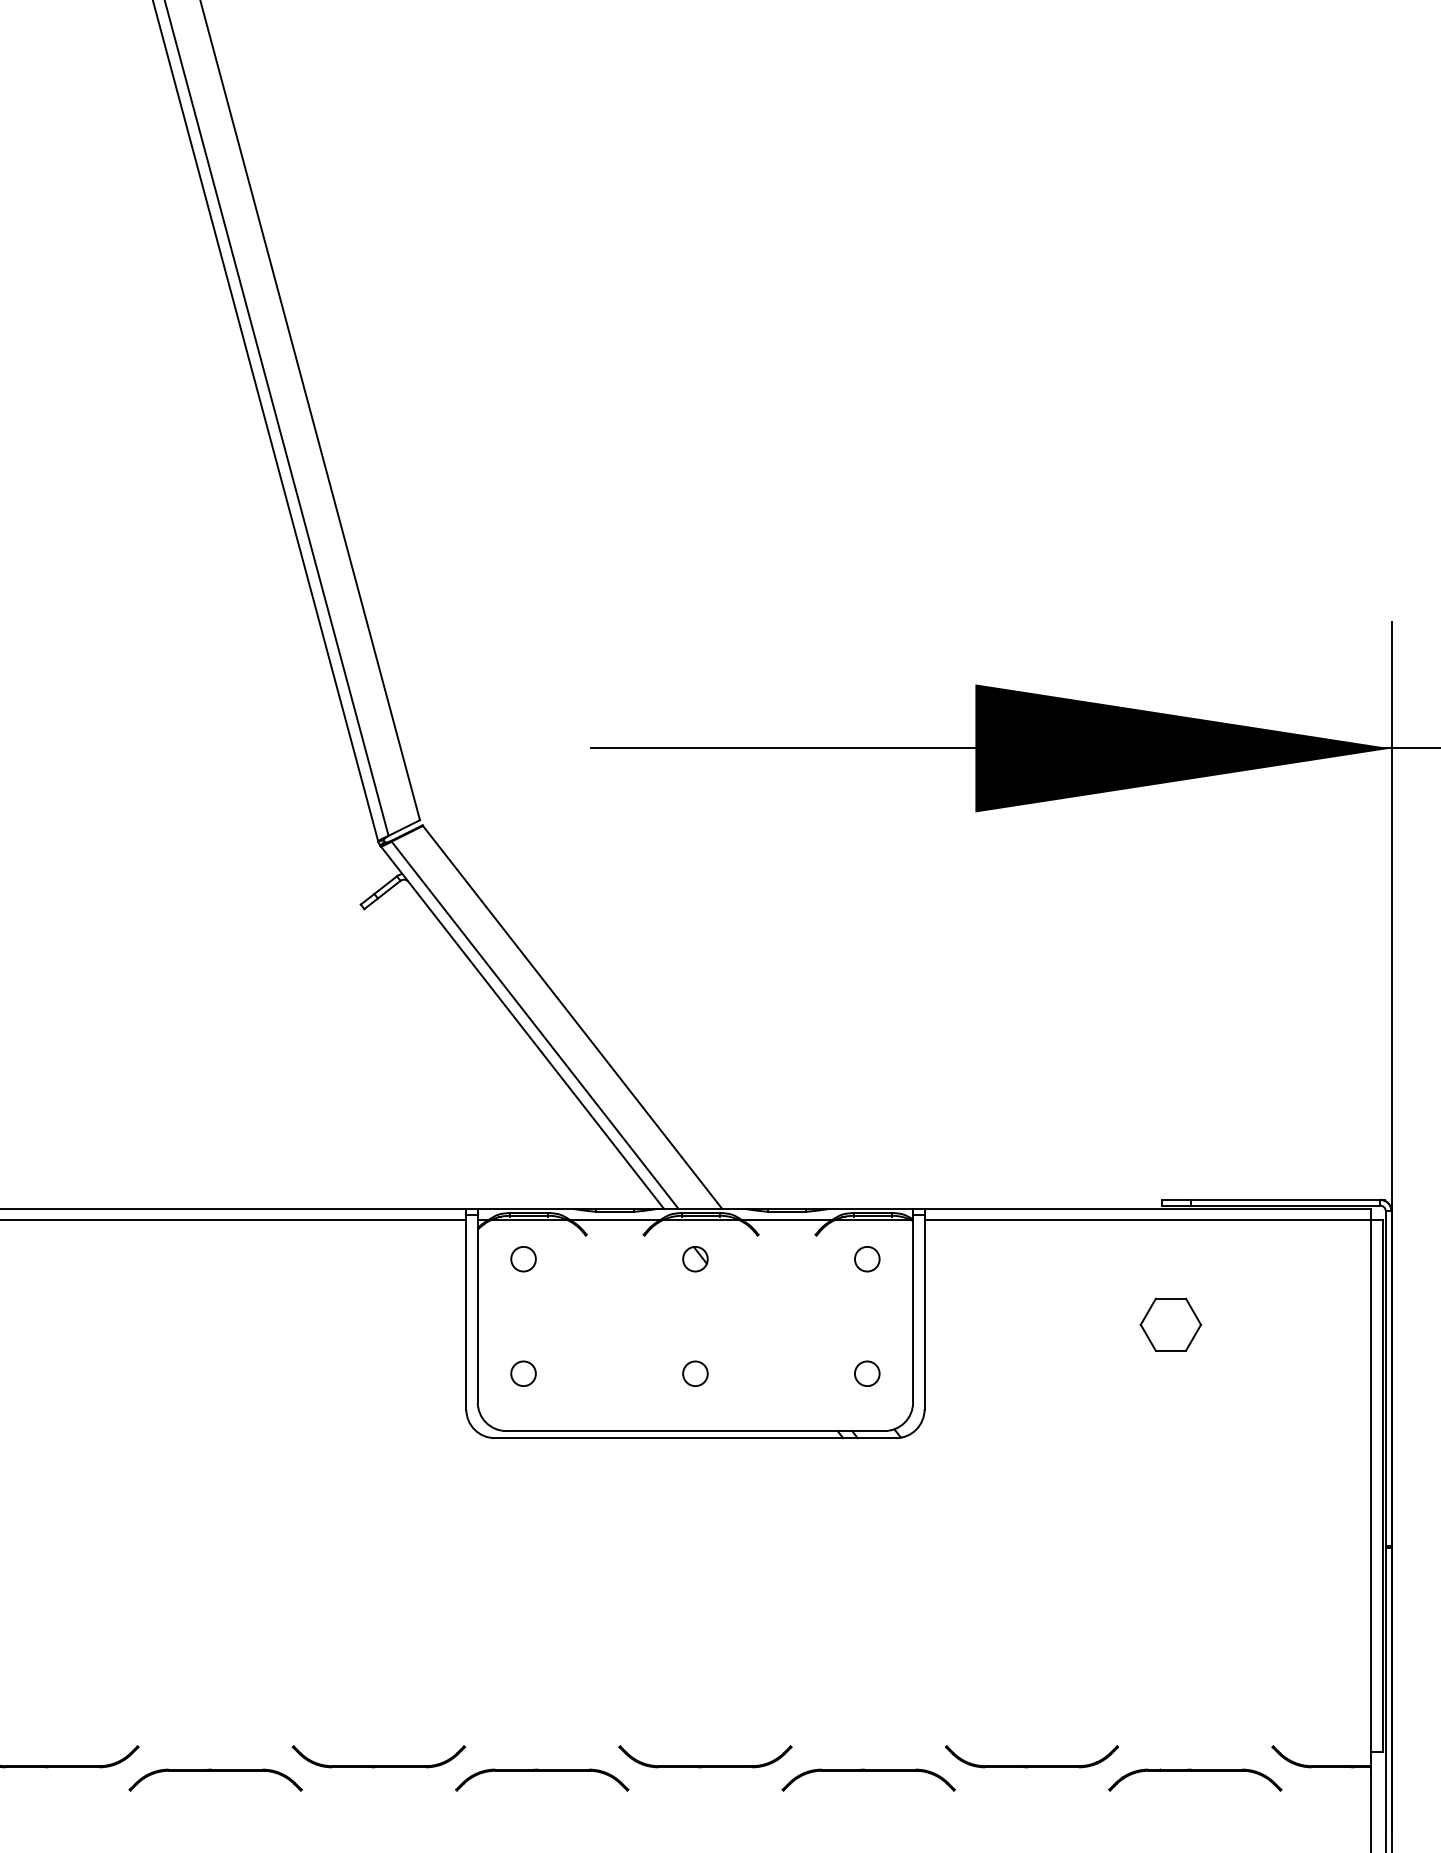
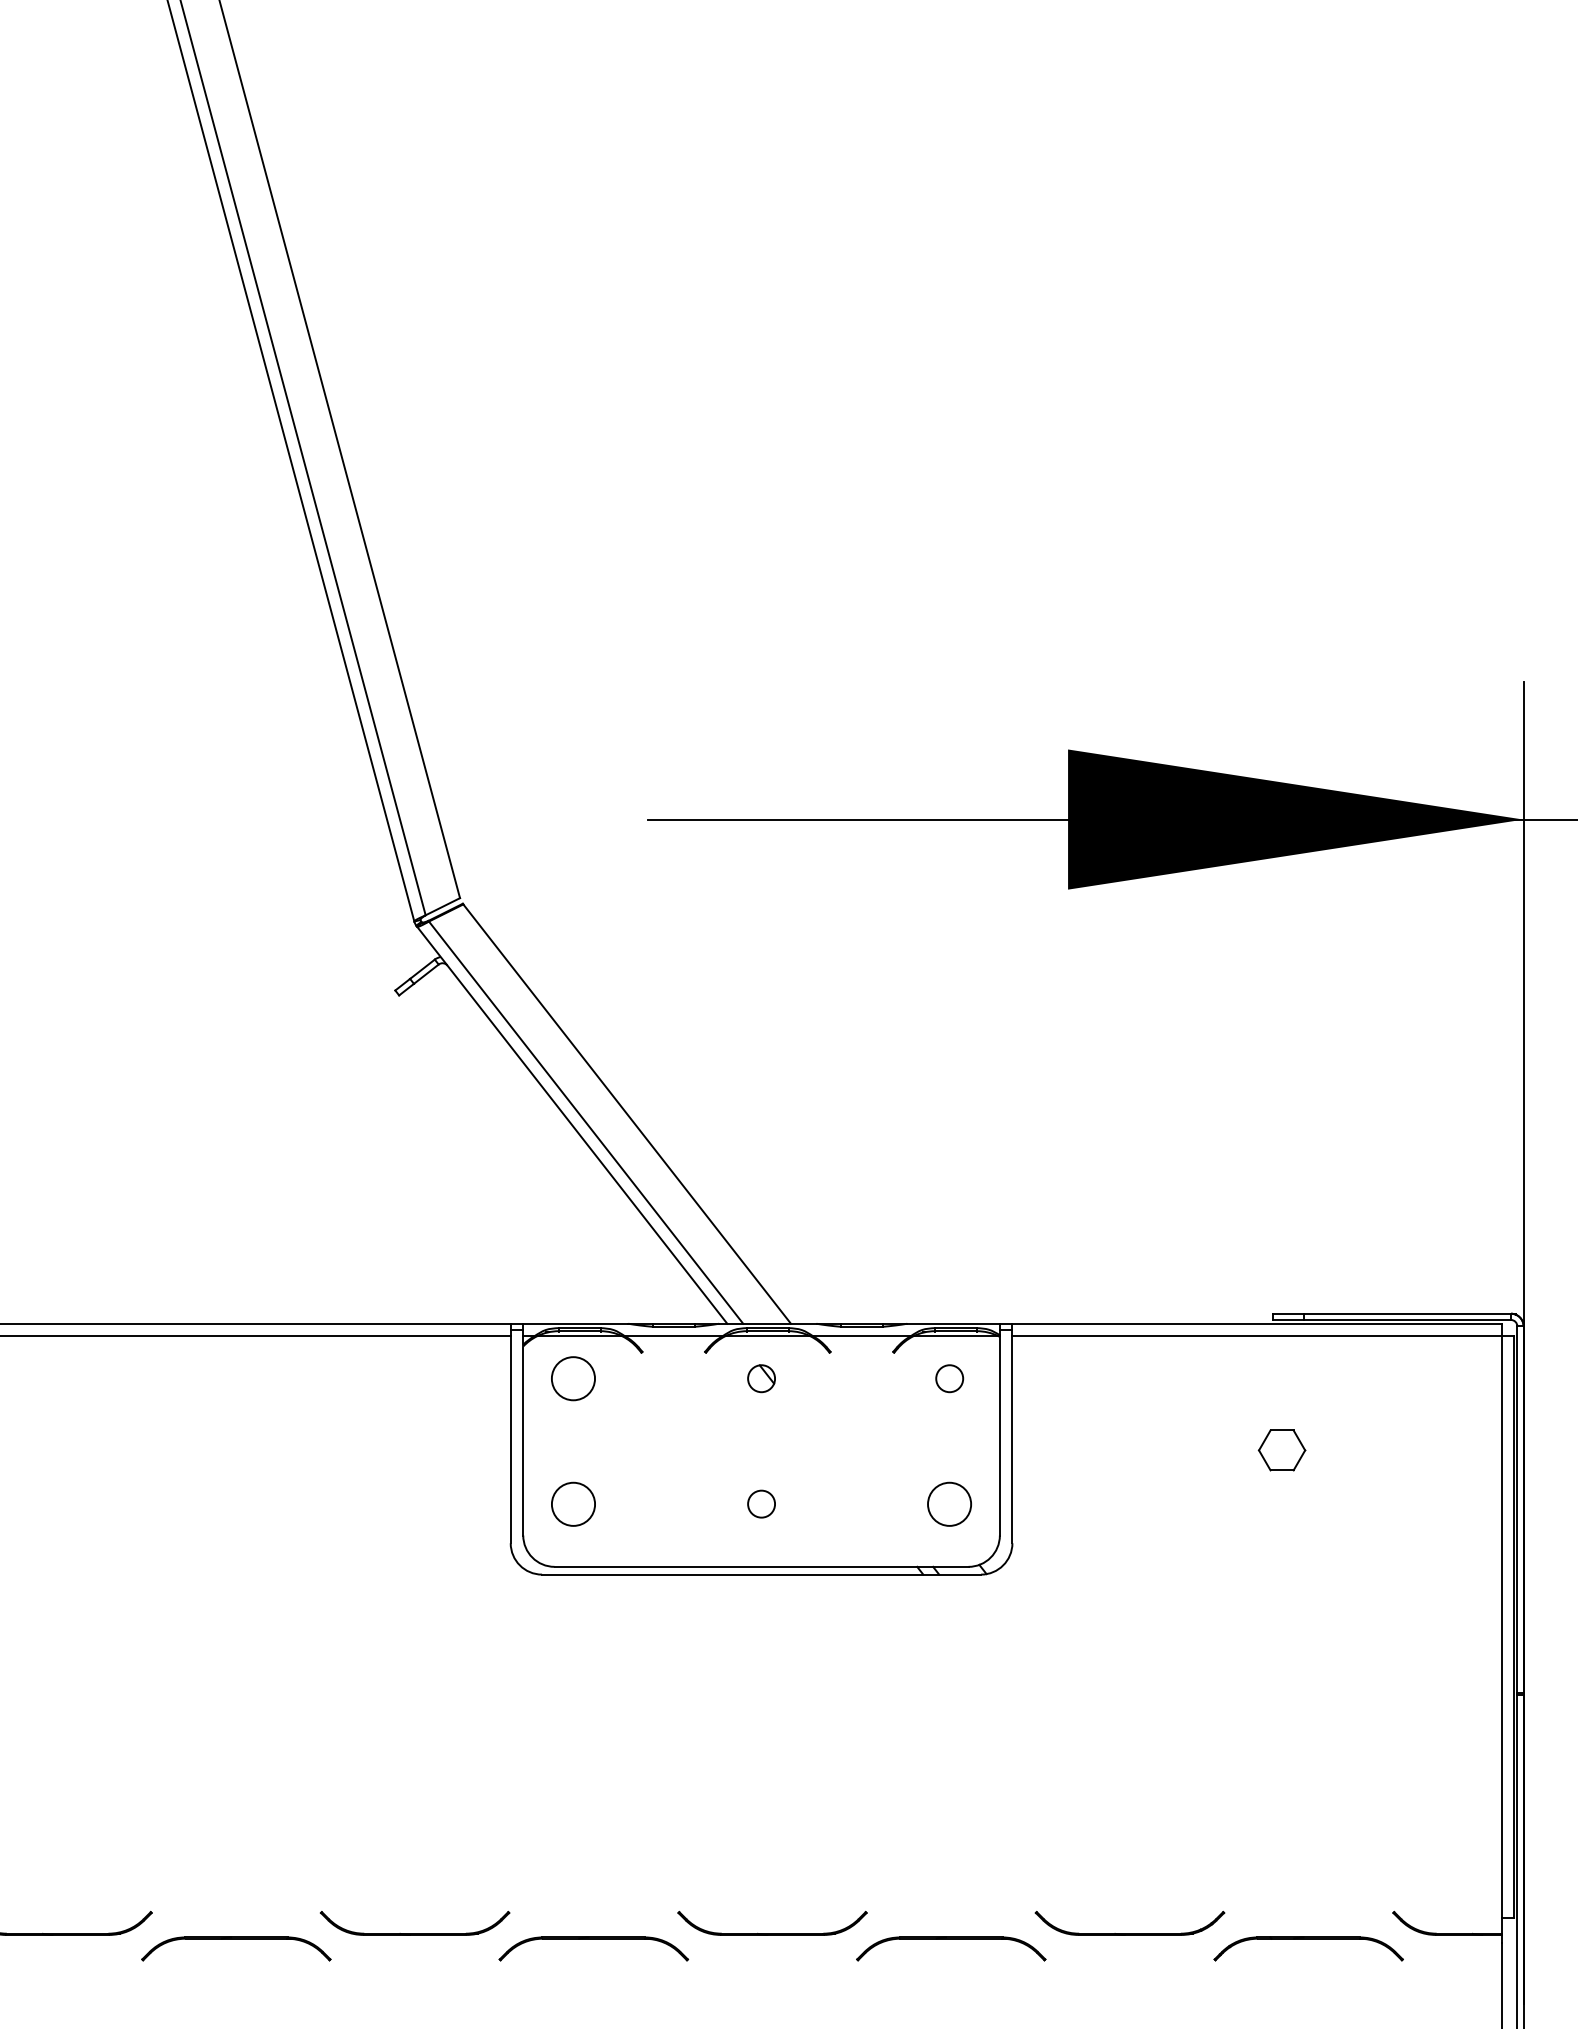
circle: (523, 1258) -> (573, 1377), size x1.6
part: (1170, 1324) -> (1281, 1450), size x0.7
circle: (523, 1373) -> (573, 1503), size x1.6
circle: (867, 1373) -> (949, 1503), size x1.6

